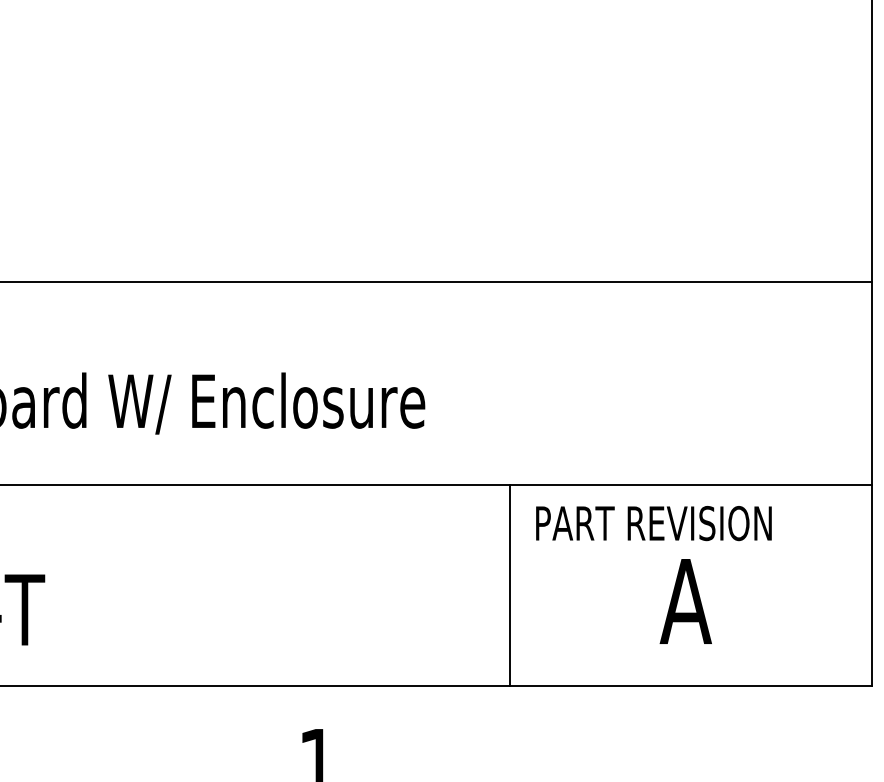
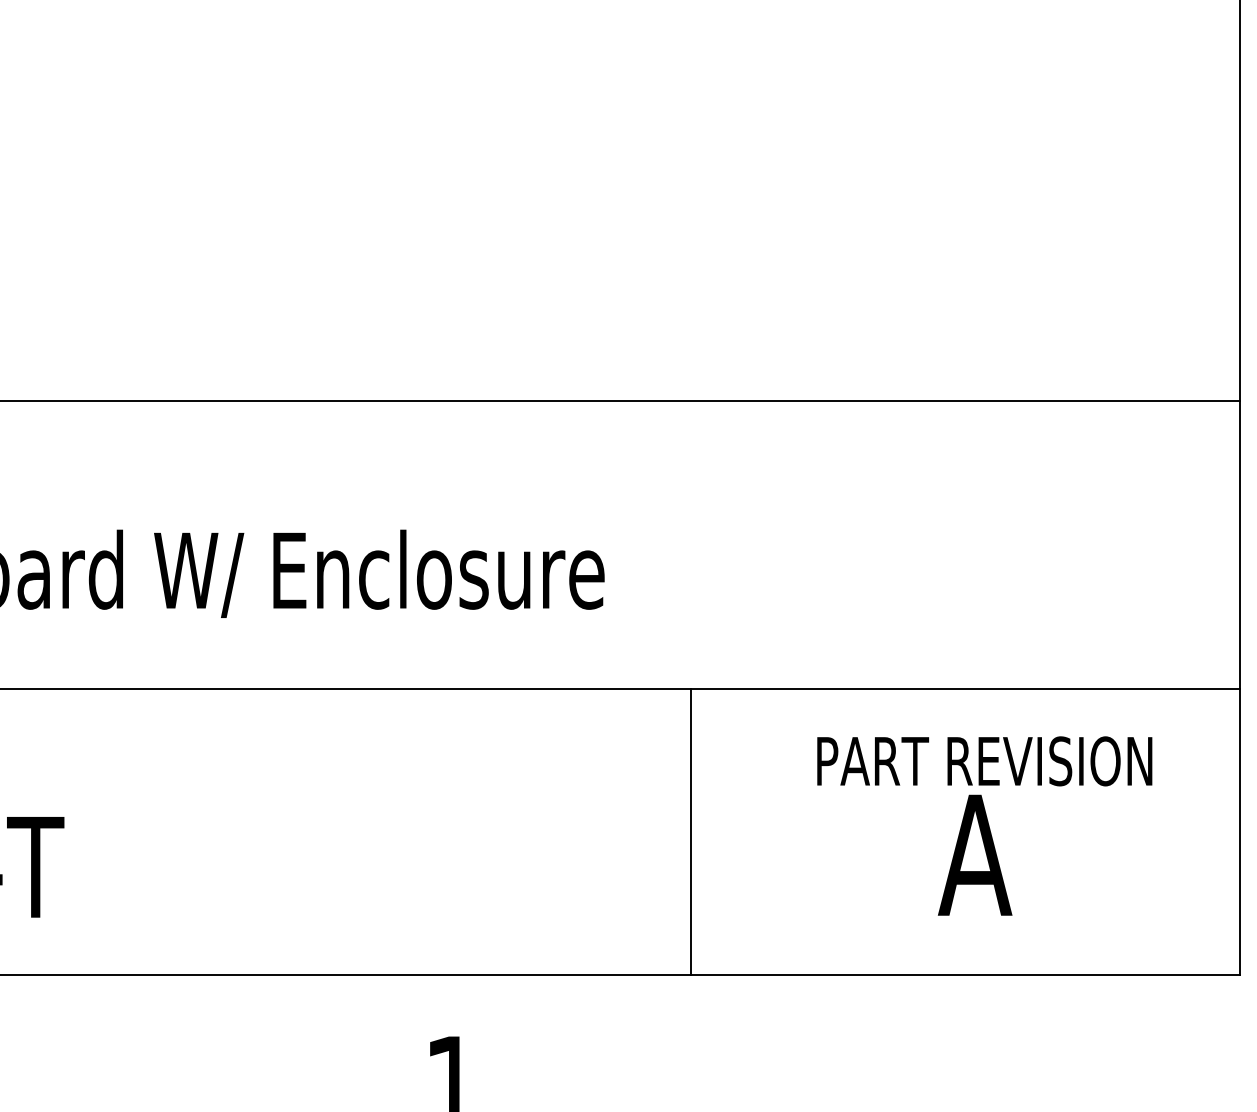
text: (653, 523) -> (984, 761), moved
line: (510, 584) -> (691, 831), moved

